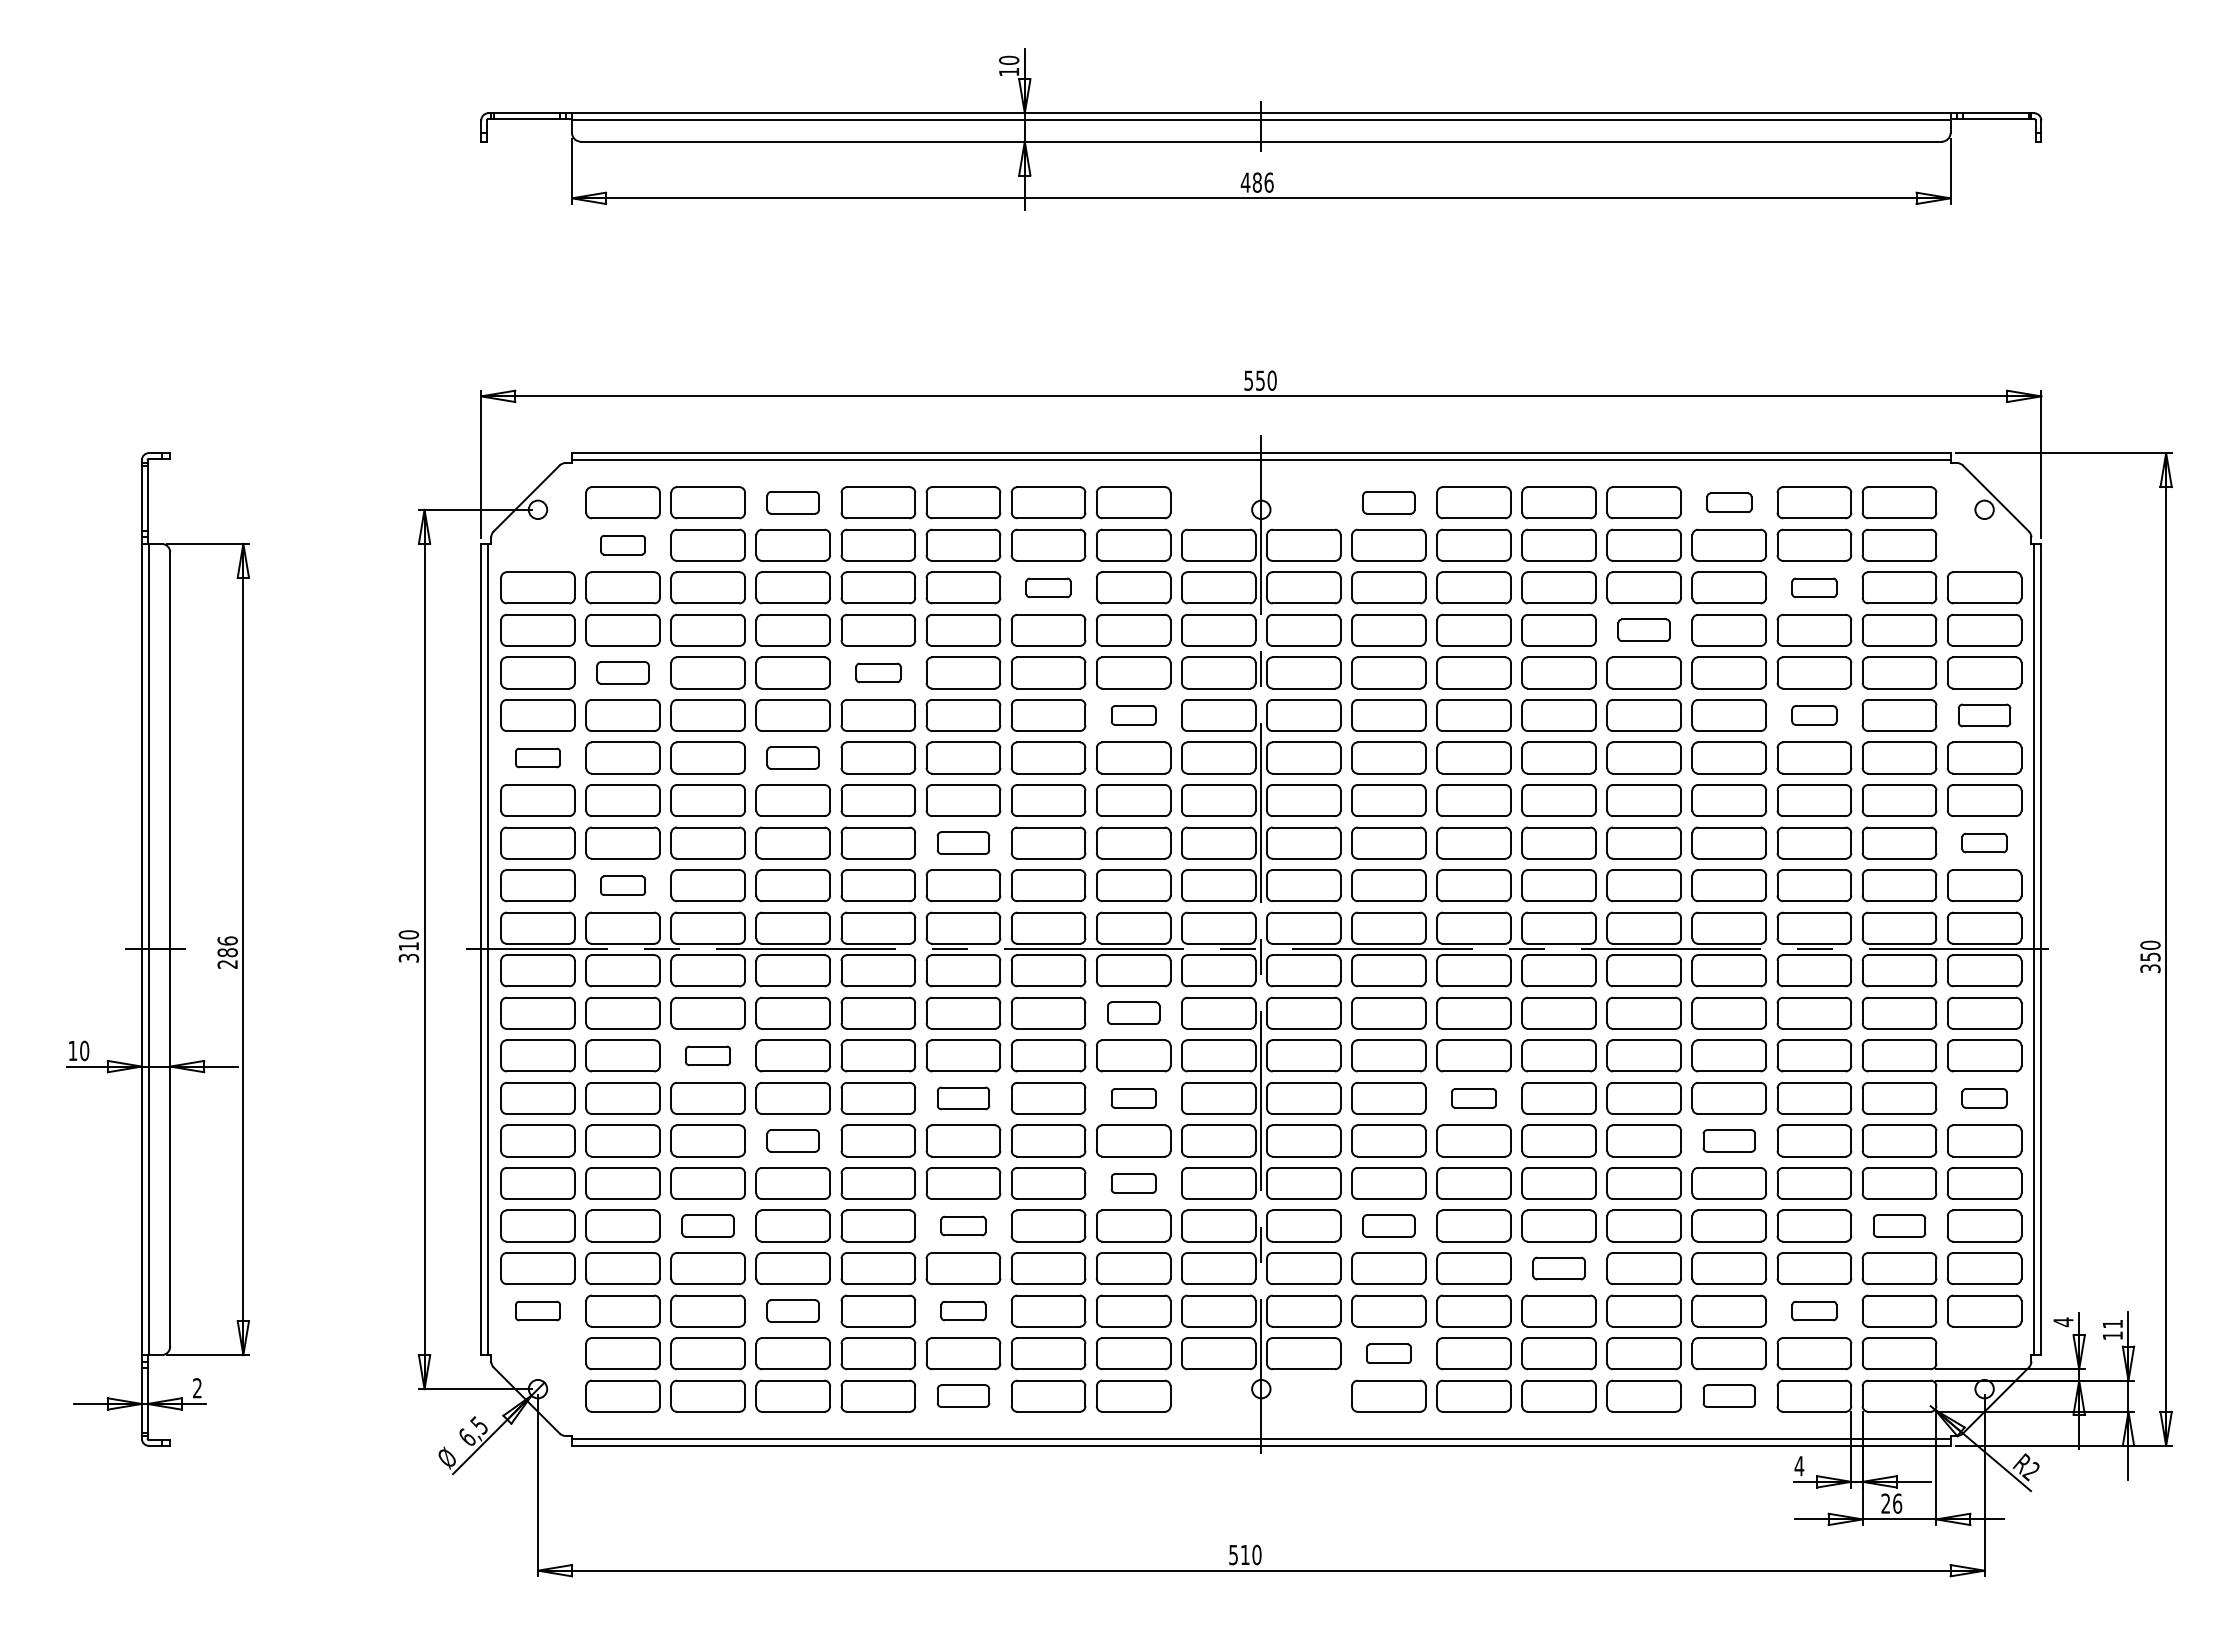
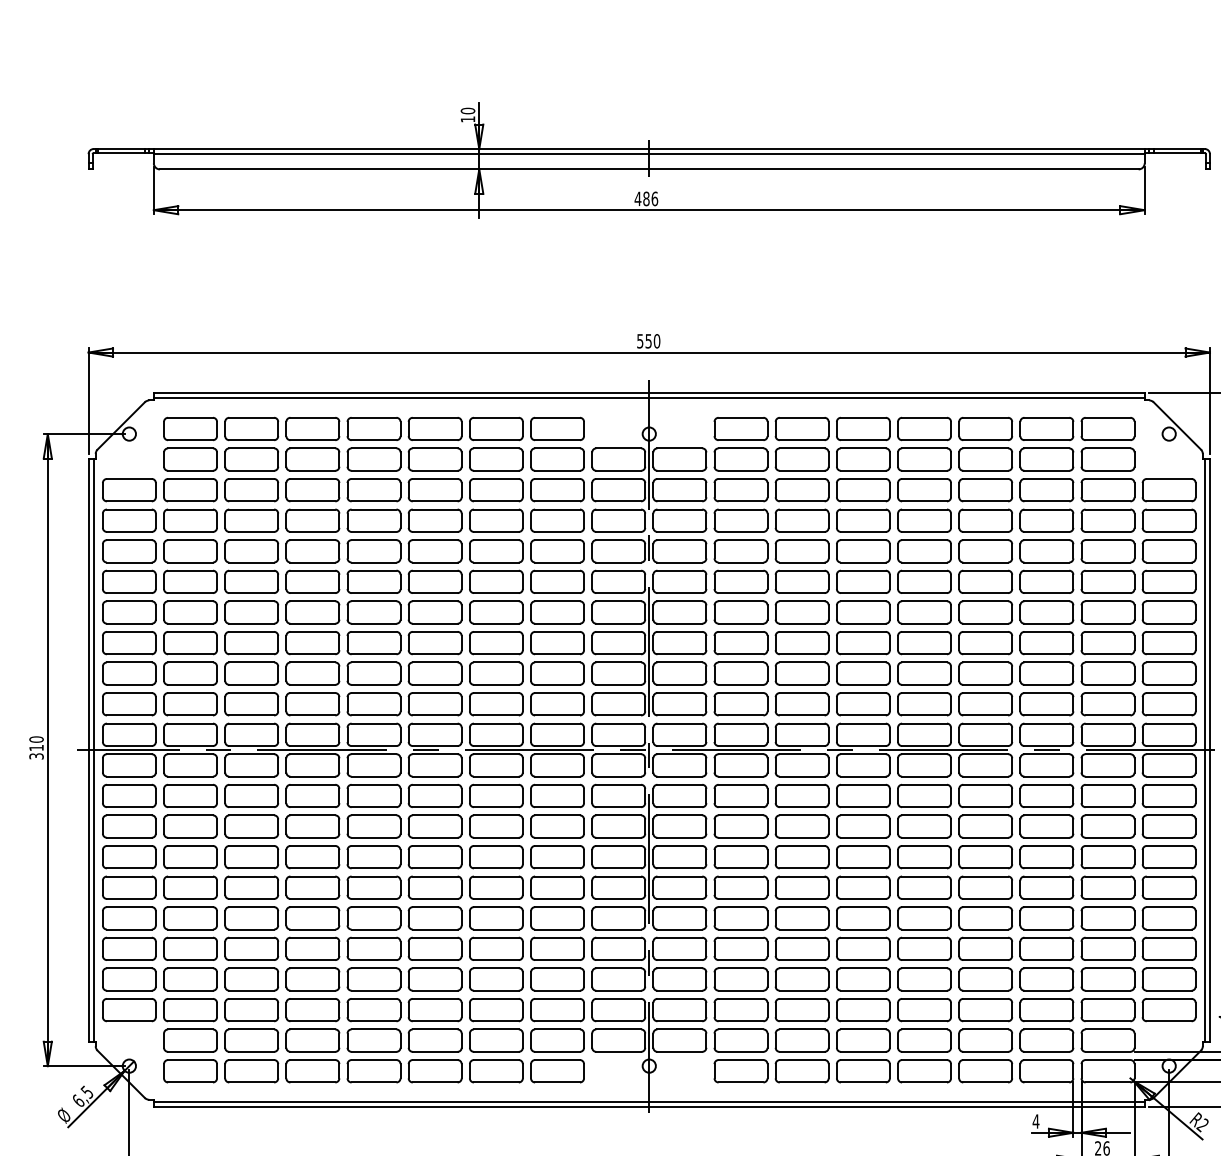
part: (792, 502) -> (312, 428), size x1.43
part: (1388, 502) -> (740, 428), size x1.43
part: (1729, 502) -> (985, 428), size x1.67
part: (622, 544) -> (190, 459), size x1.67
part: (1048, 587) -> (496, 489), size x1.67
part: (1814, 587) -> (1046, 489), size x1.67
part: (1643, 629) -> (923, 520), size x1.43
part: (622, 672) -> (190, 551), size x1.43
part: (878, 672) -> (374, 551), size x1.67
part: (1133, 715) -> (557, 581), size x1.67
part: (1814, 715) -> (1046, 581), size x1.67
part: (1984, 715) -> (1169, 581), size x1.43
part: (537, 757) -> (129, 612), size x1.67
part: (792, 757) -> (312, 612), size x1.43
part: (963, 842) -> (435, 673), size x1.43
part: (1984, 842) -> (1169, 673), size x1.67
part: (622, 885) -> (190, 704), size x1.67
part: (1133, 1012) -> (557, 795), size x1.43
part: (707, 1055) -> (251, 826), size x1.67
part: (963, 1098) -> (435, 857), size x1.43
part: (1133, 1098) -> (557, 857), size x1.67
part: (1473, 1098) -> (801, 857), size x1.67
part: (1984, 1098) -> (1169, 857), size x1.67
part: (792, 1140) -> (312, 887), size x1.43
part: (1729, 1140) -> (985, 887), size x1.43
part: (1133, 1183) -> (557, 918), size x1.67
part: (707, 1225) -> (251, 948), size x1.43
part: (963, 1225) -> (435, 948), size x1.67
part: (1388, 1225) -> (740, 948), size x1.43
part: (1899, 1225) -> (1108, 948), size x1.43
part: (1558, 1268) -> (862, 979), size x1.43
part: (537, 1310) -> (129, 1009), size x1.67
part: (792, 1310) -> (312, 1009), size x1.43
part: (963, 1310) -> (435, 1009), size x1.67
part: (1814, 1310) -> (1046, 1009), size x1.67
part: (1388, 1353) -> (740, 1040), size x1.67
part: (963, 1395) -> (435, 1070), size x1.43
part: (1729, 1395) -> (985, 1070), size x1.43

